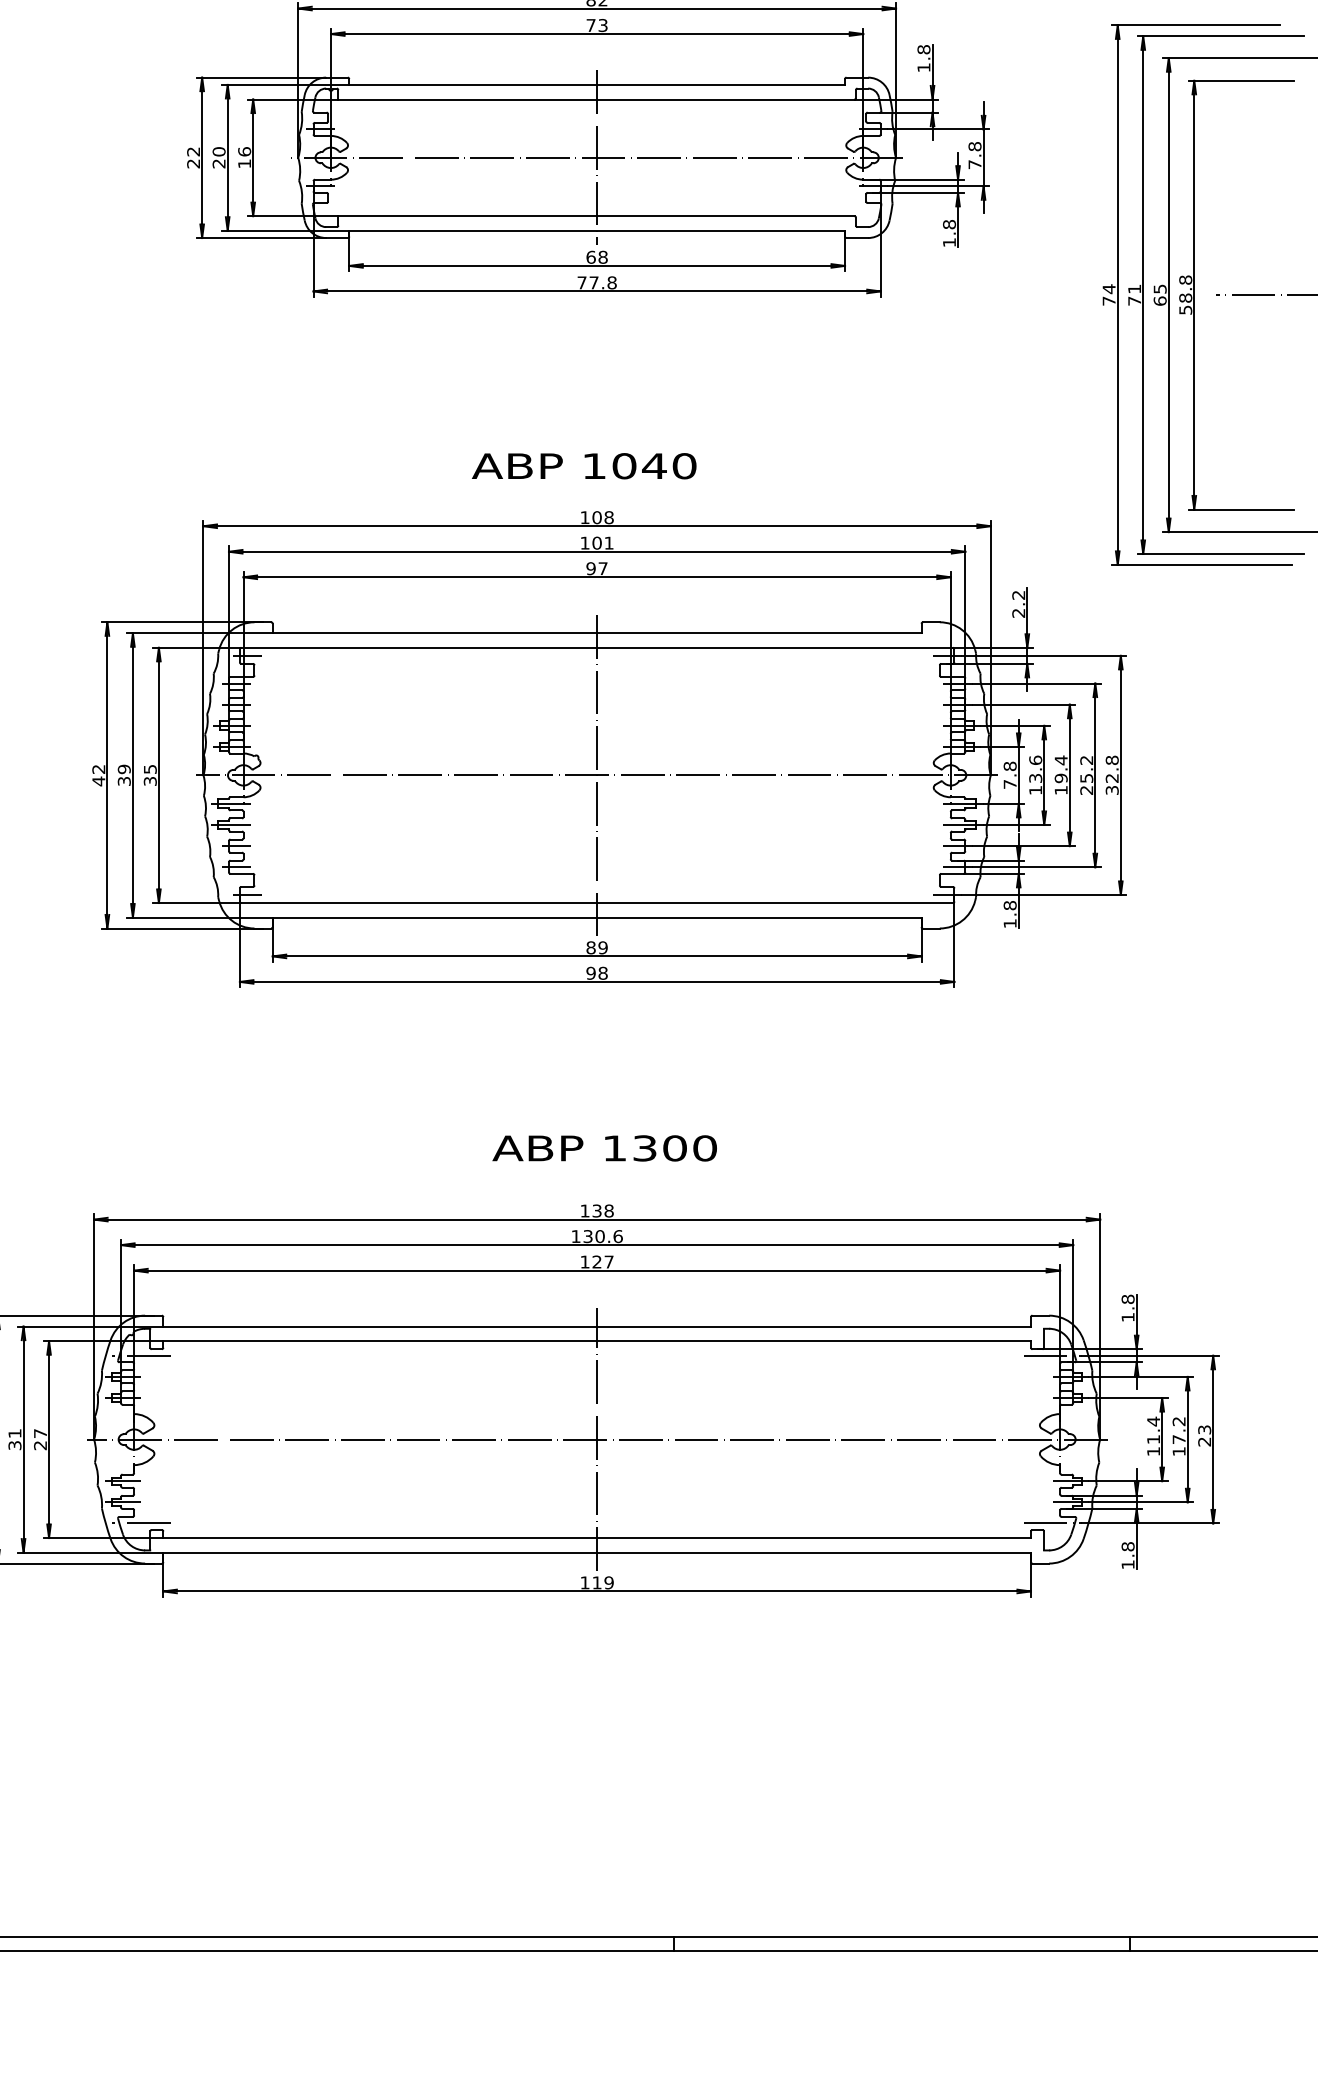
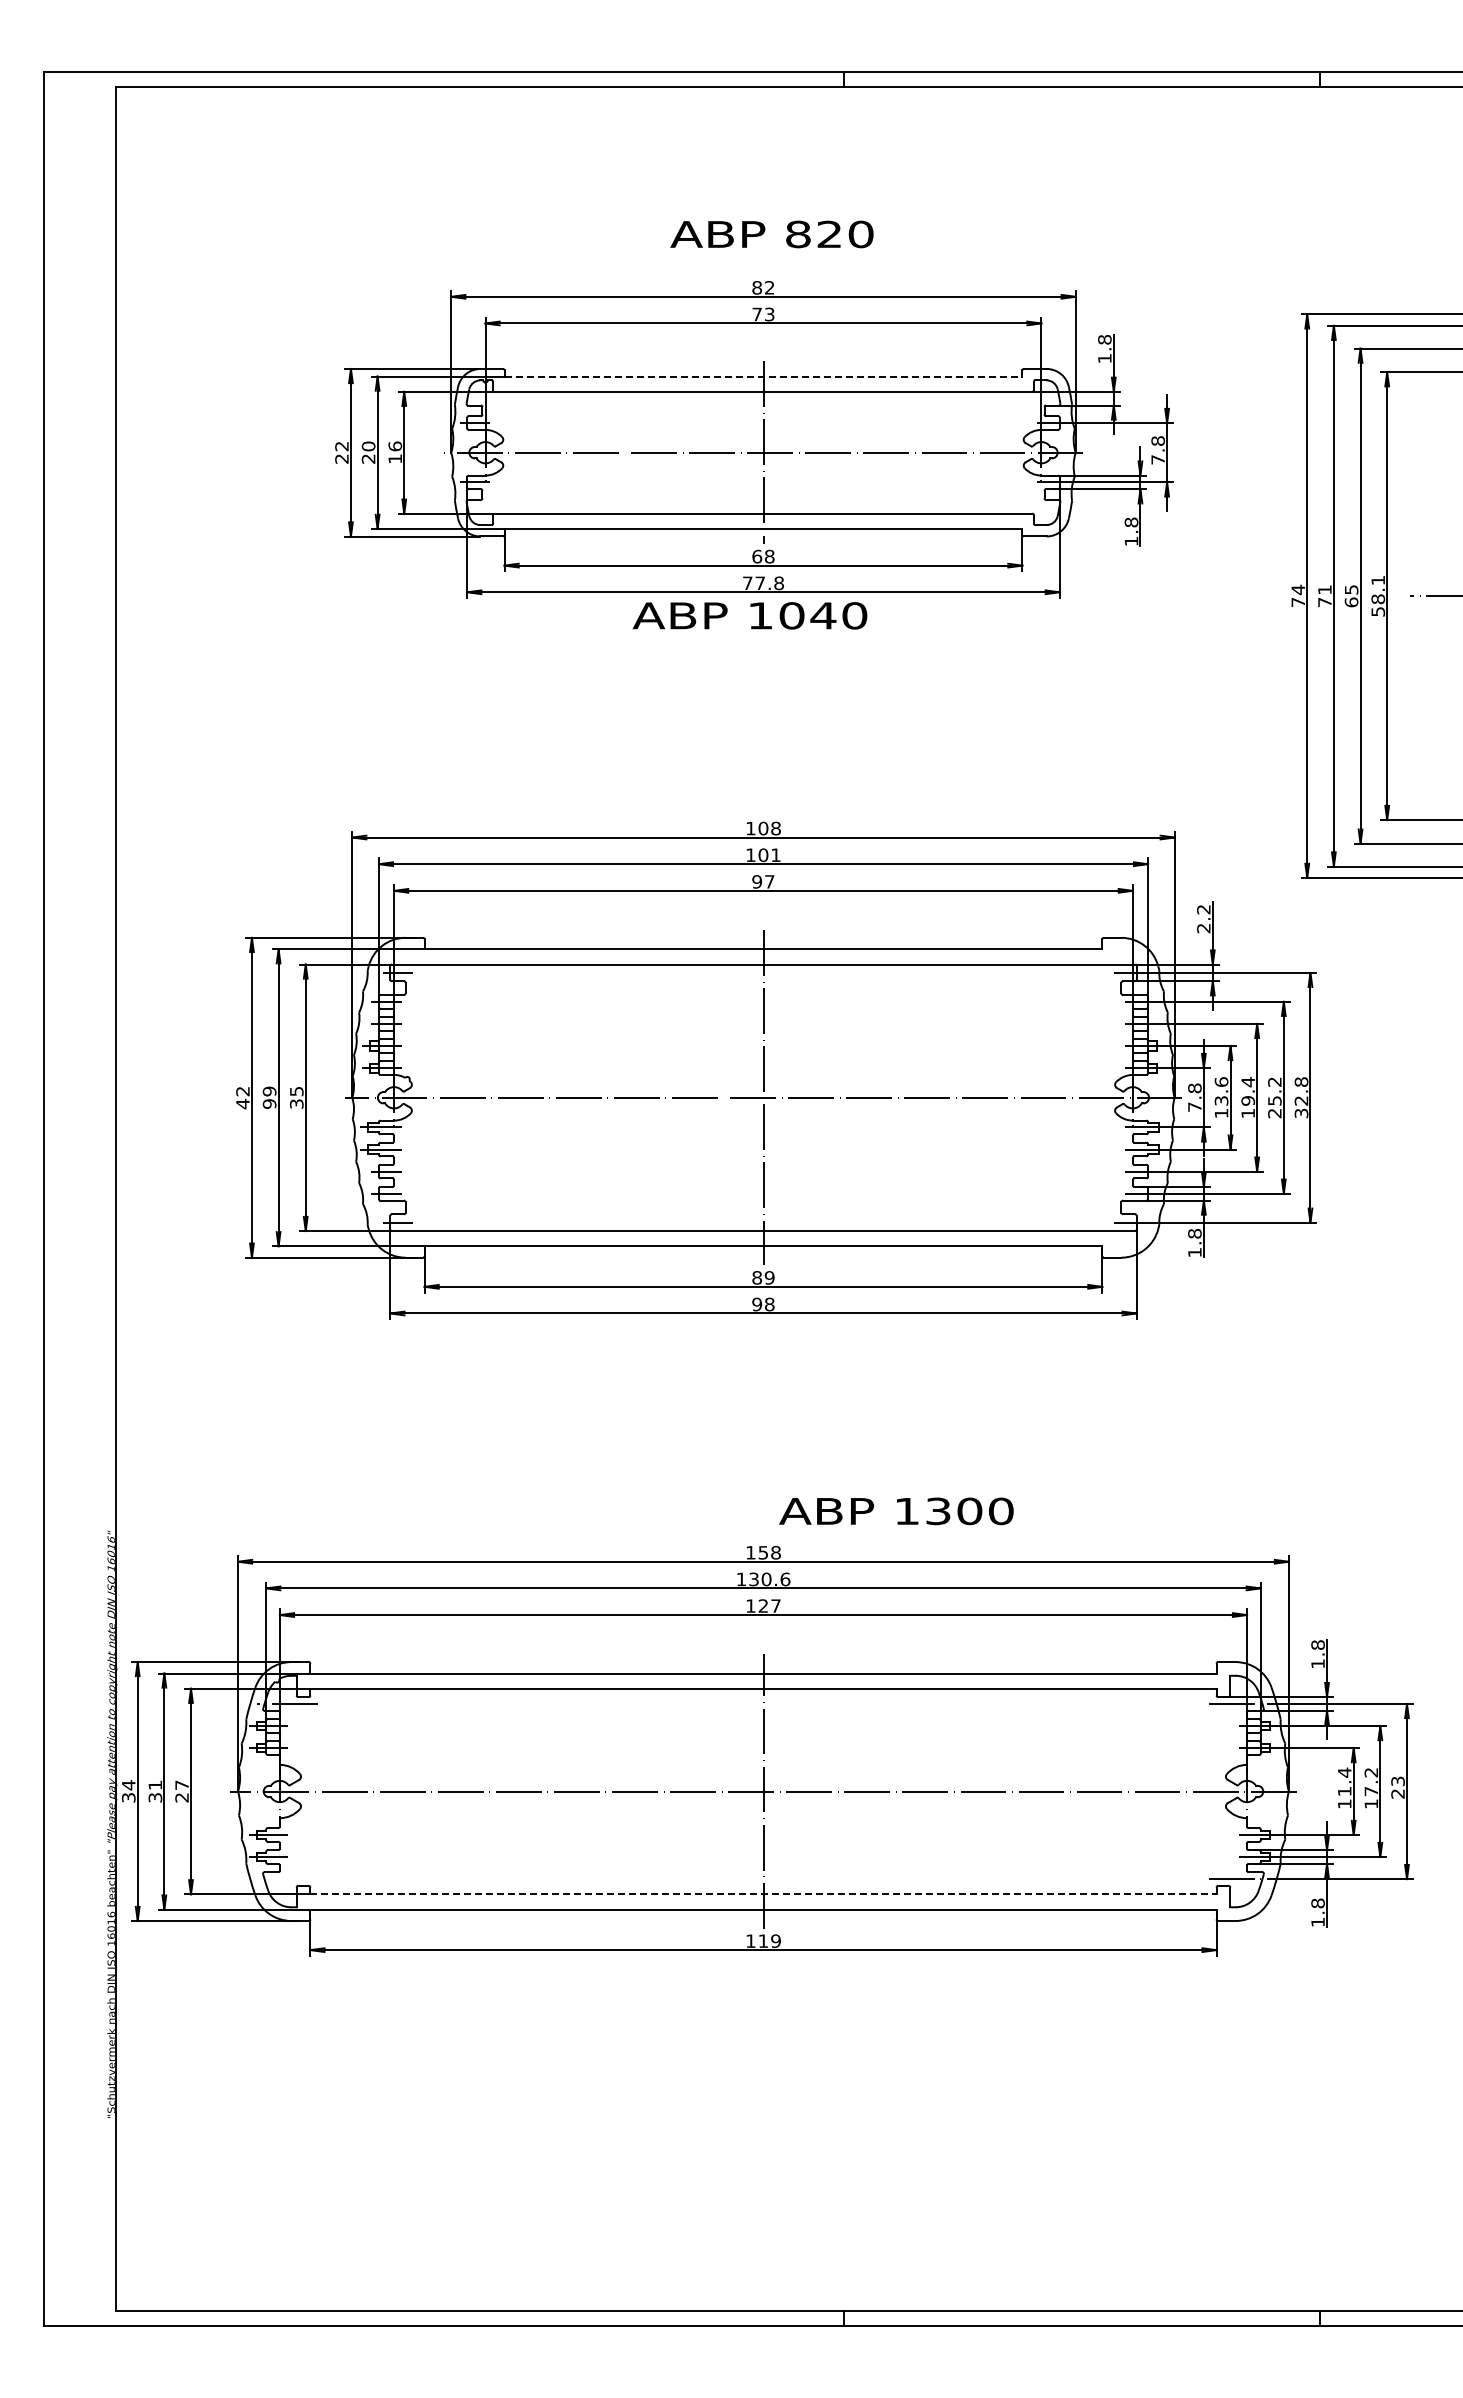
line: (597, 84) -> (763, 376), solid -> dashed
text: (1185, 280) -> (1378, 580), 58.8 -> 58.1
text: (583, 465) -> (749, 615), moved
text: (124, 780) -> (269, 1103), 39 -> 99
text: (604, 1148) -> (896, 1511), moved
text: (597, 1210) -> (763, 1552), 138 -> 158
line: (141, 1523) -> (287, 1879), removed
line: (597, 1538) -> (763, 1894), solid -> dashed

